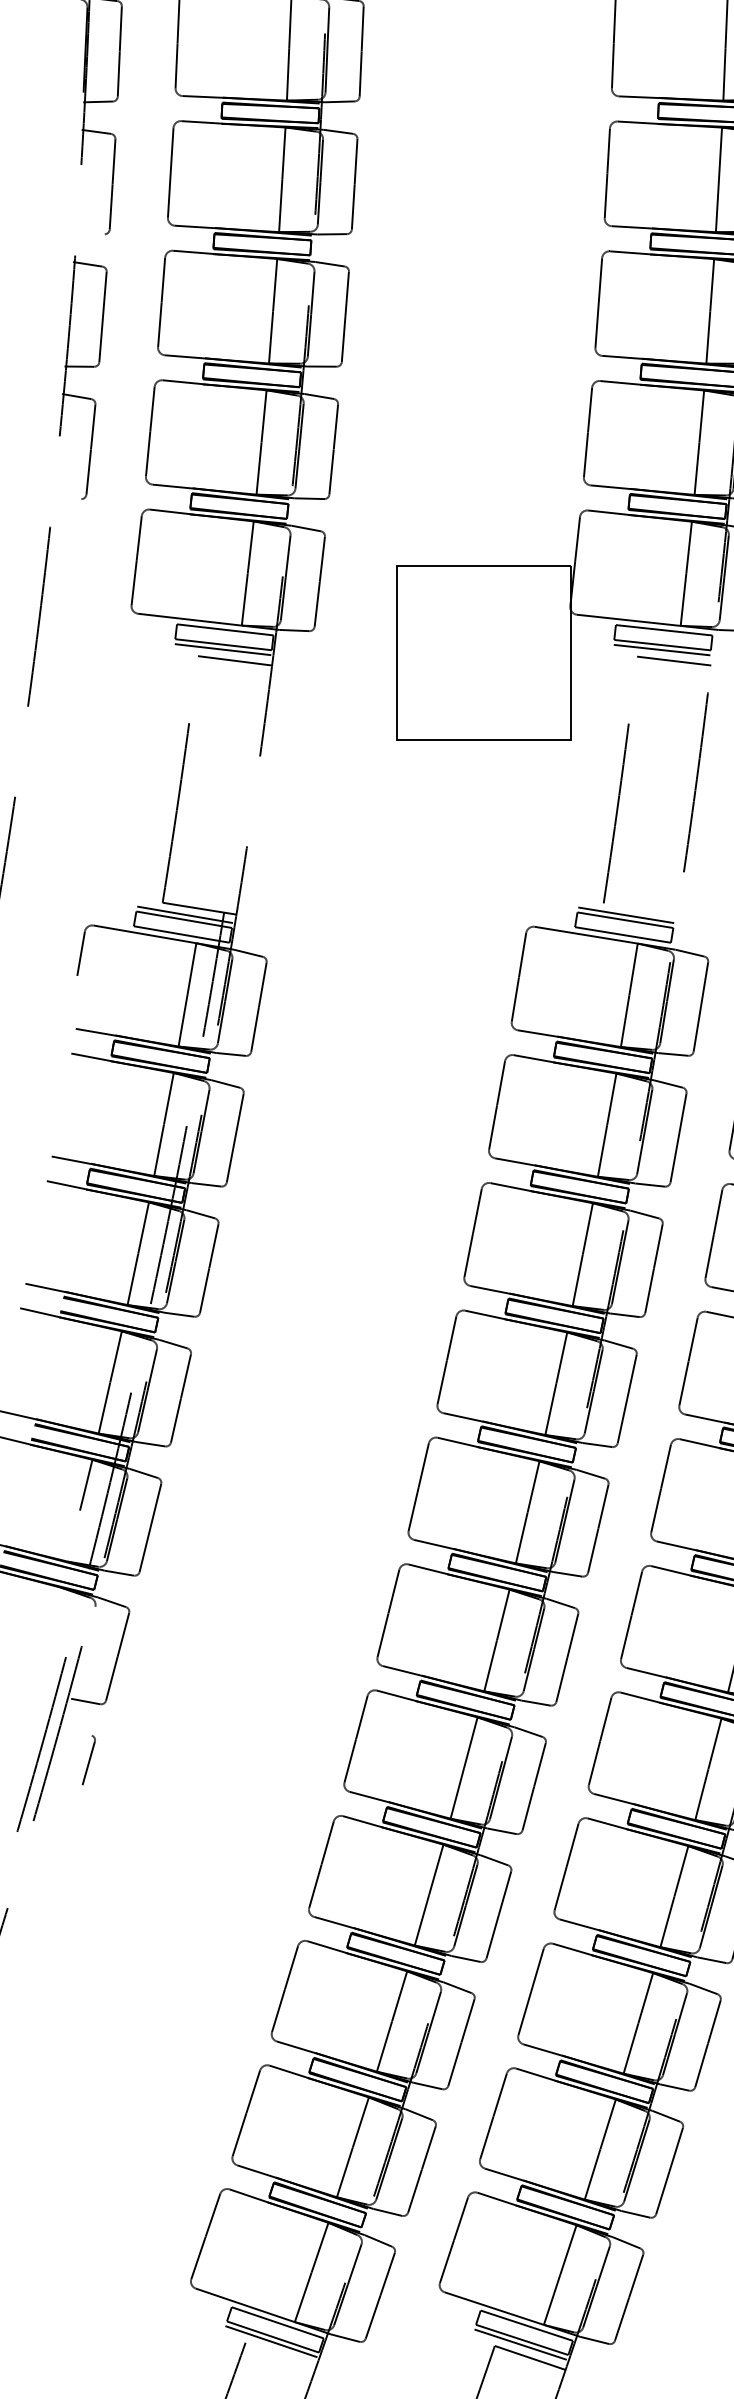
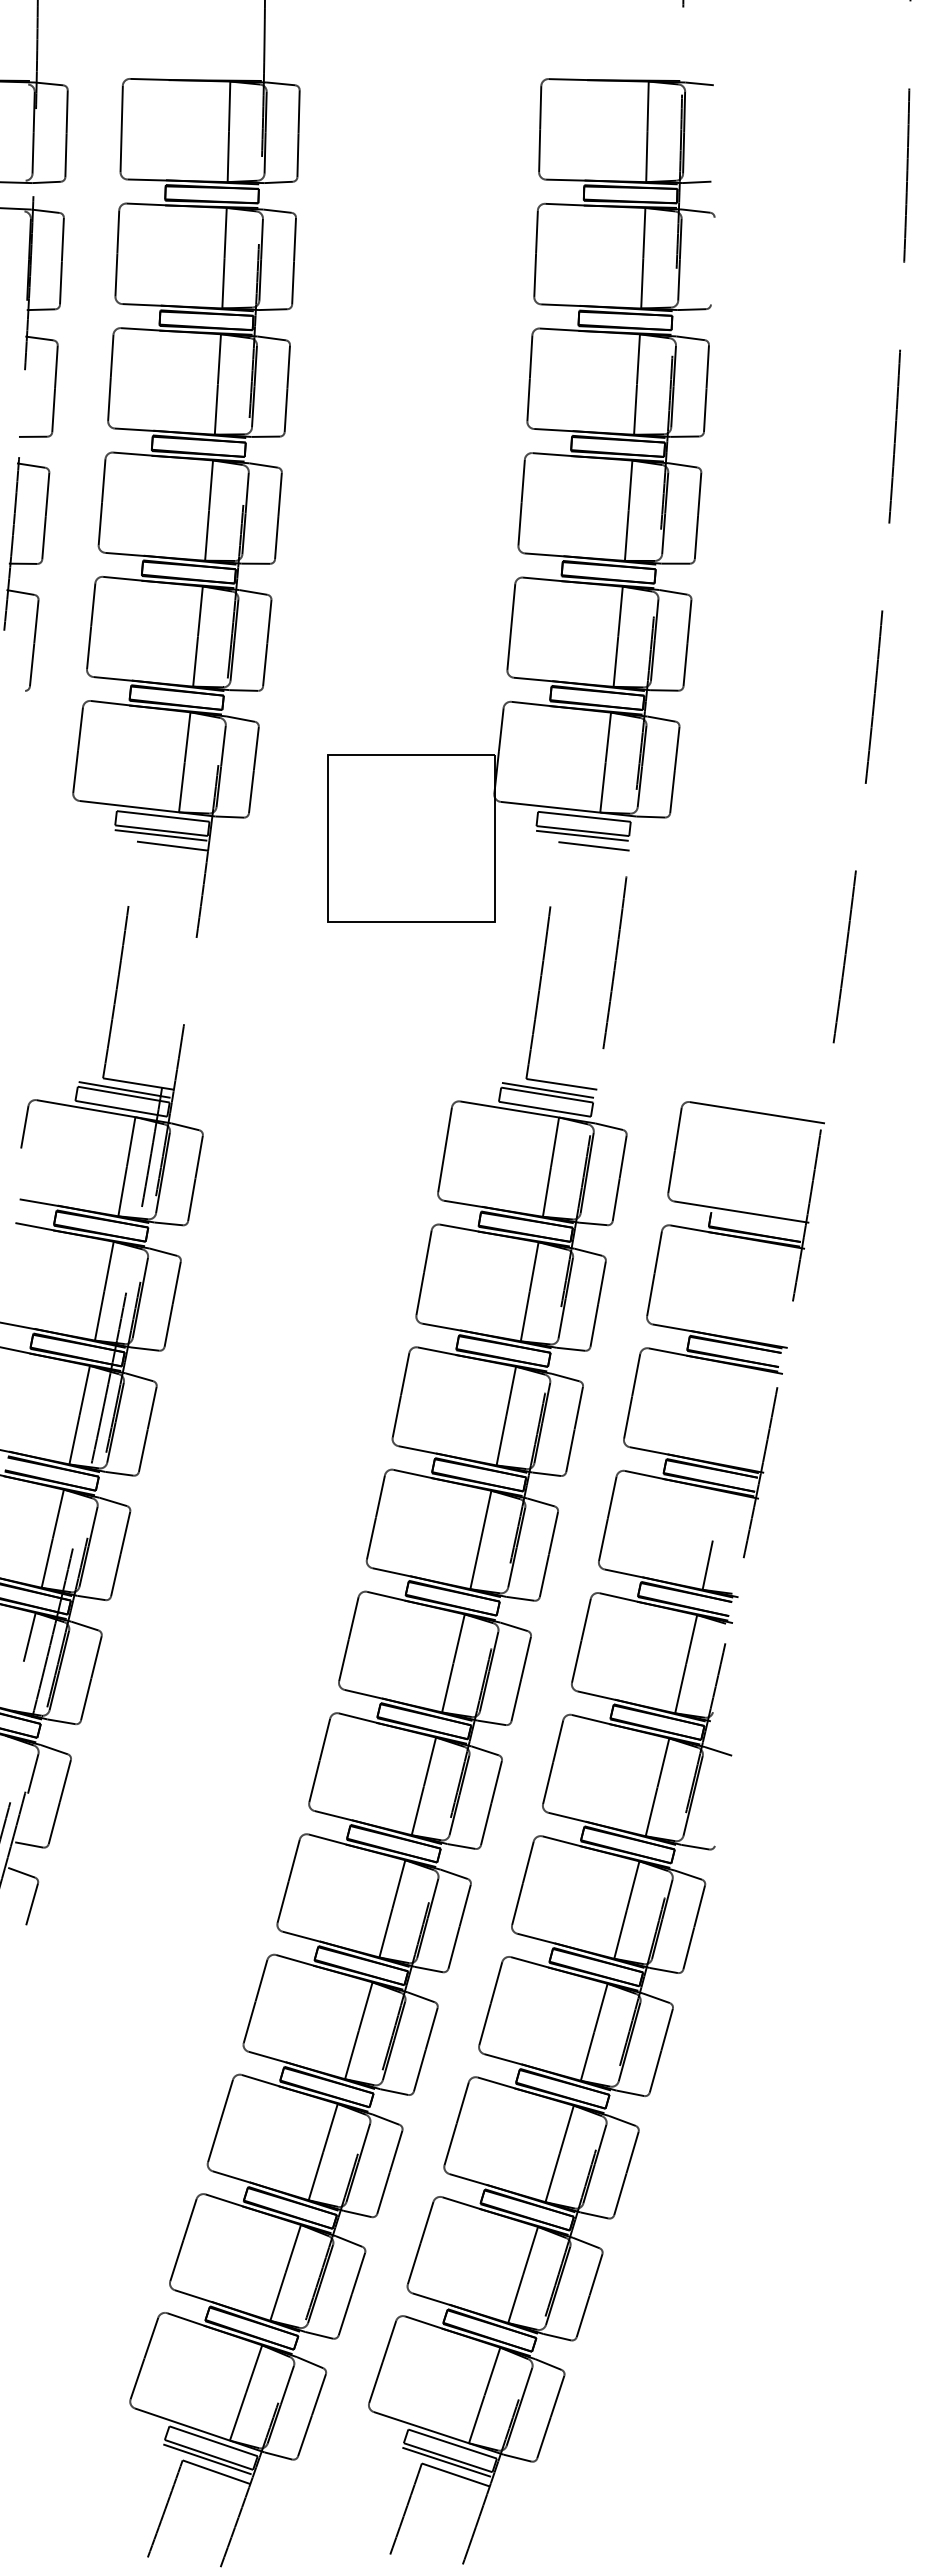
line: (89, 234) -> (32, 436), added
line: (640, 909) -> (561, 1084), added
line: (90, 1627) -> (33, 1773), added
line: (77, 1730) -> (21, 1872), added
line: (280, 2355) -> (216, 2472), added

